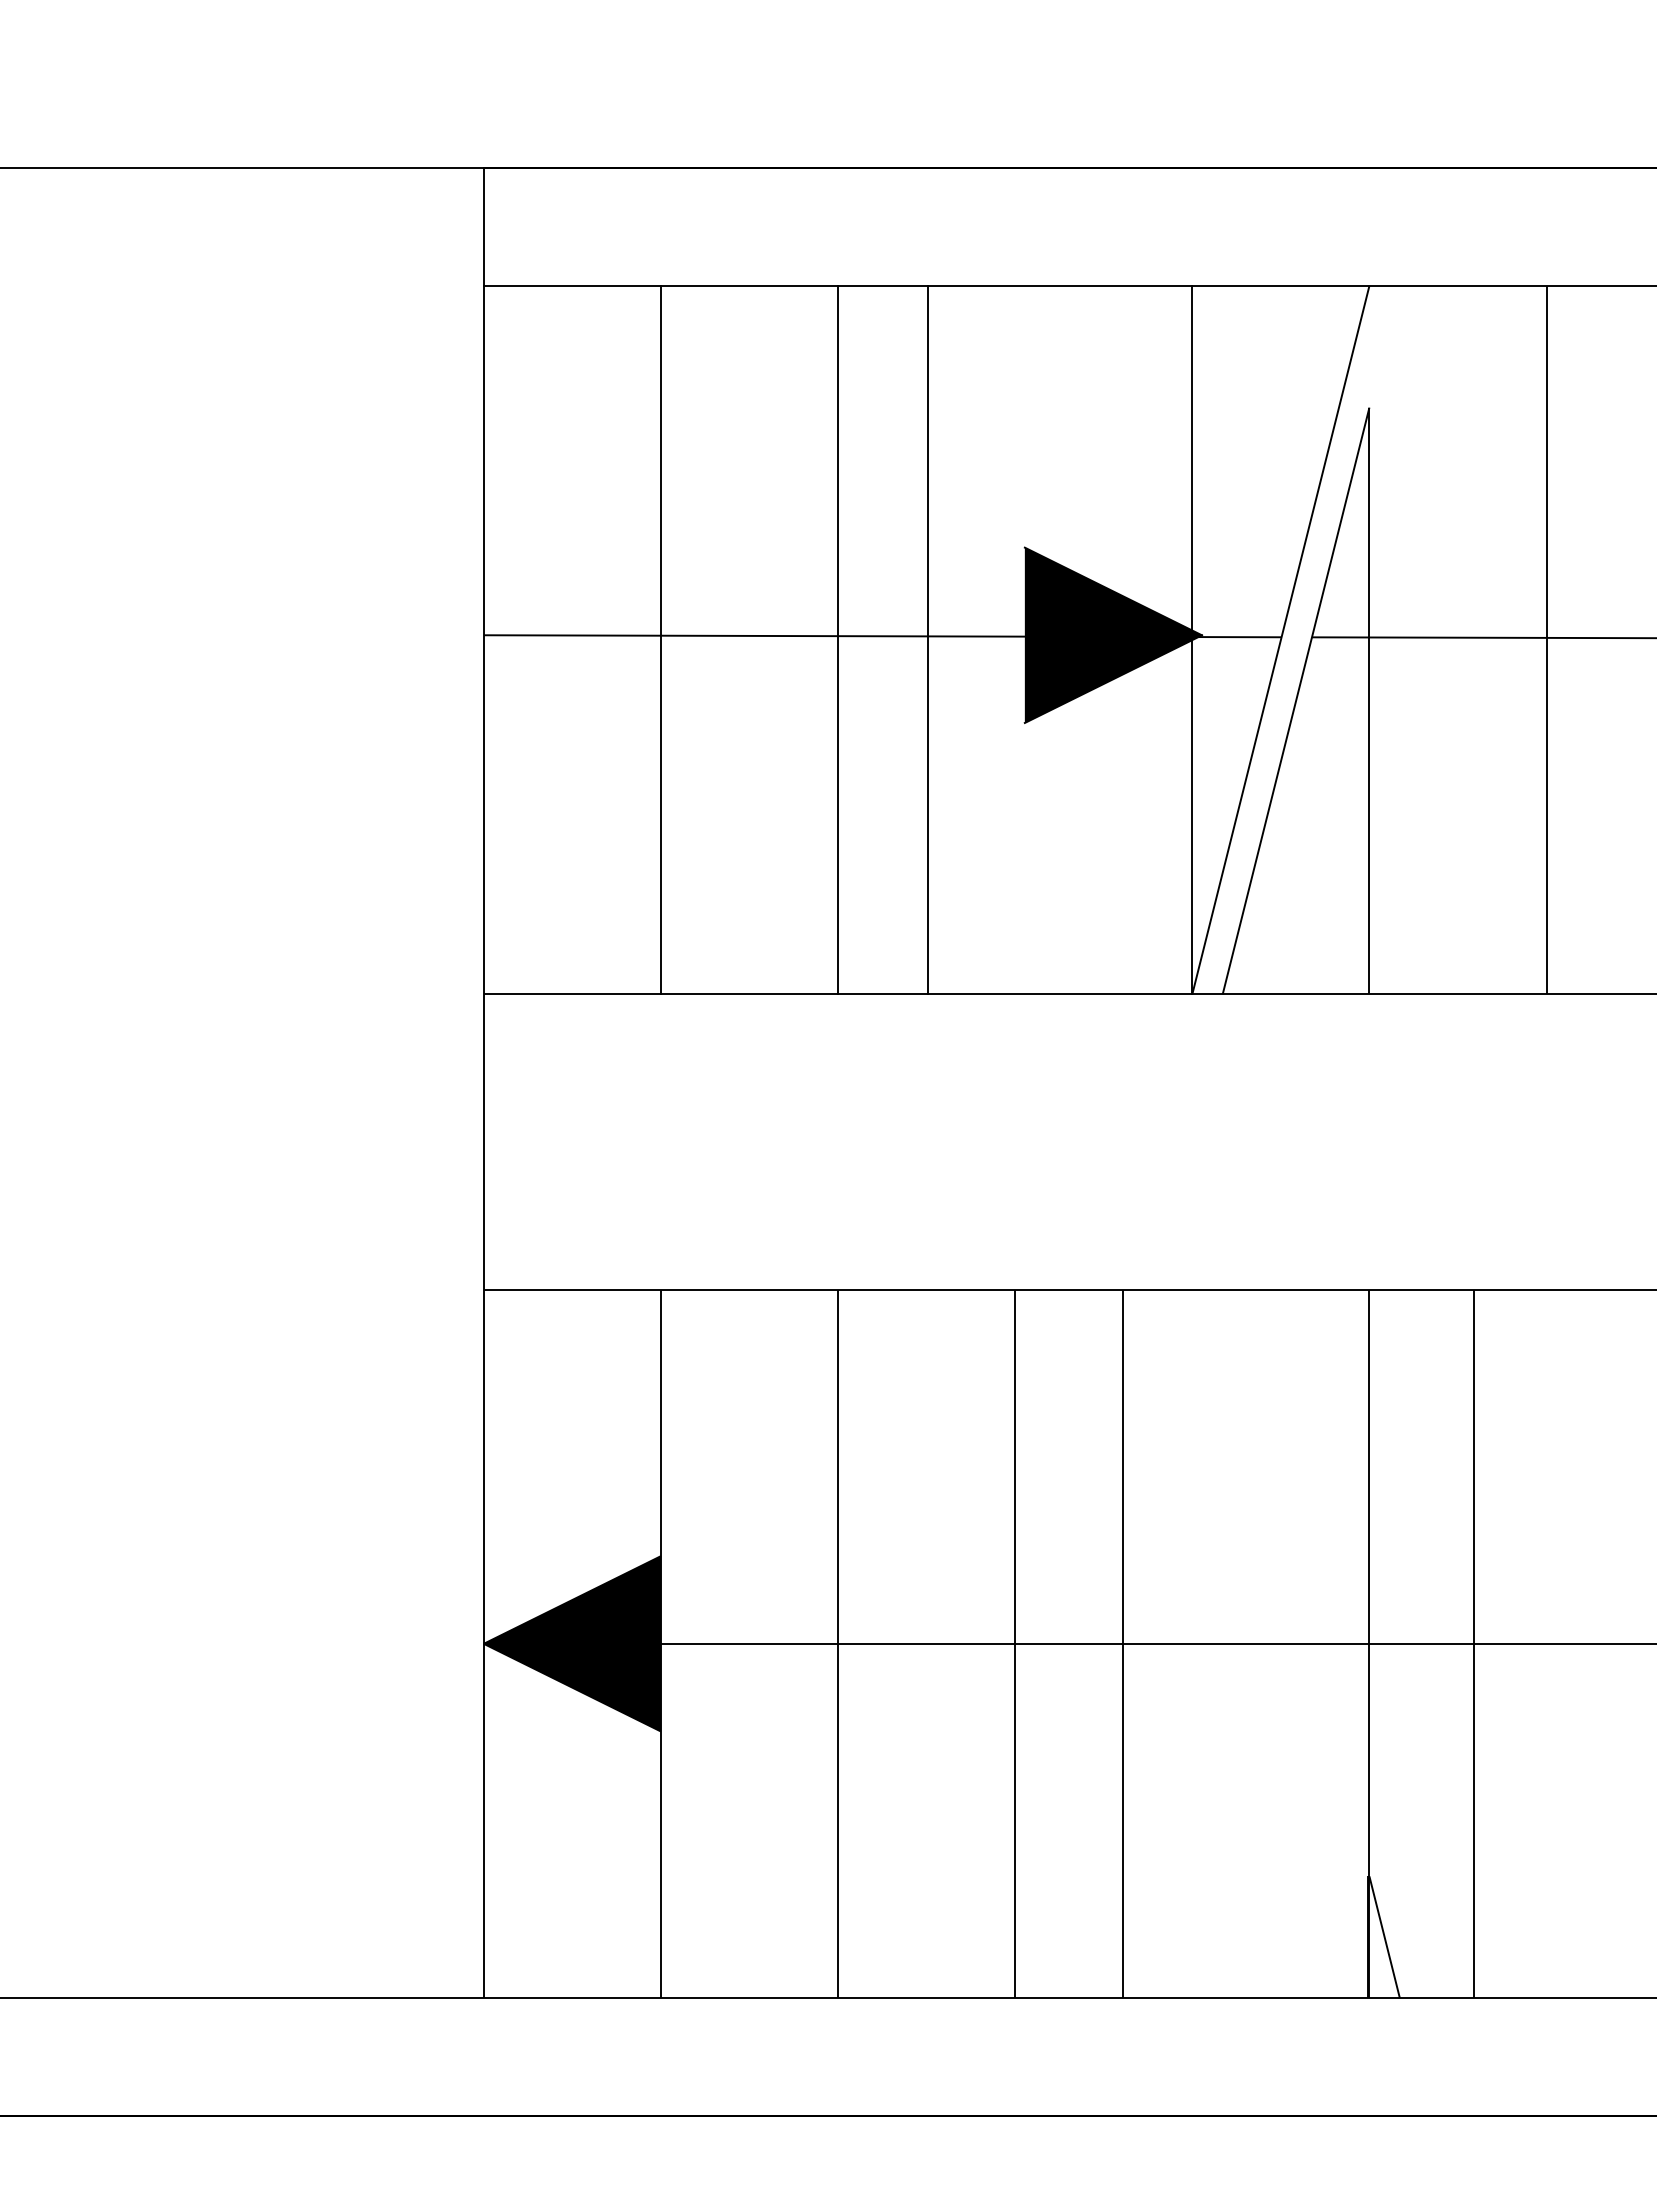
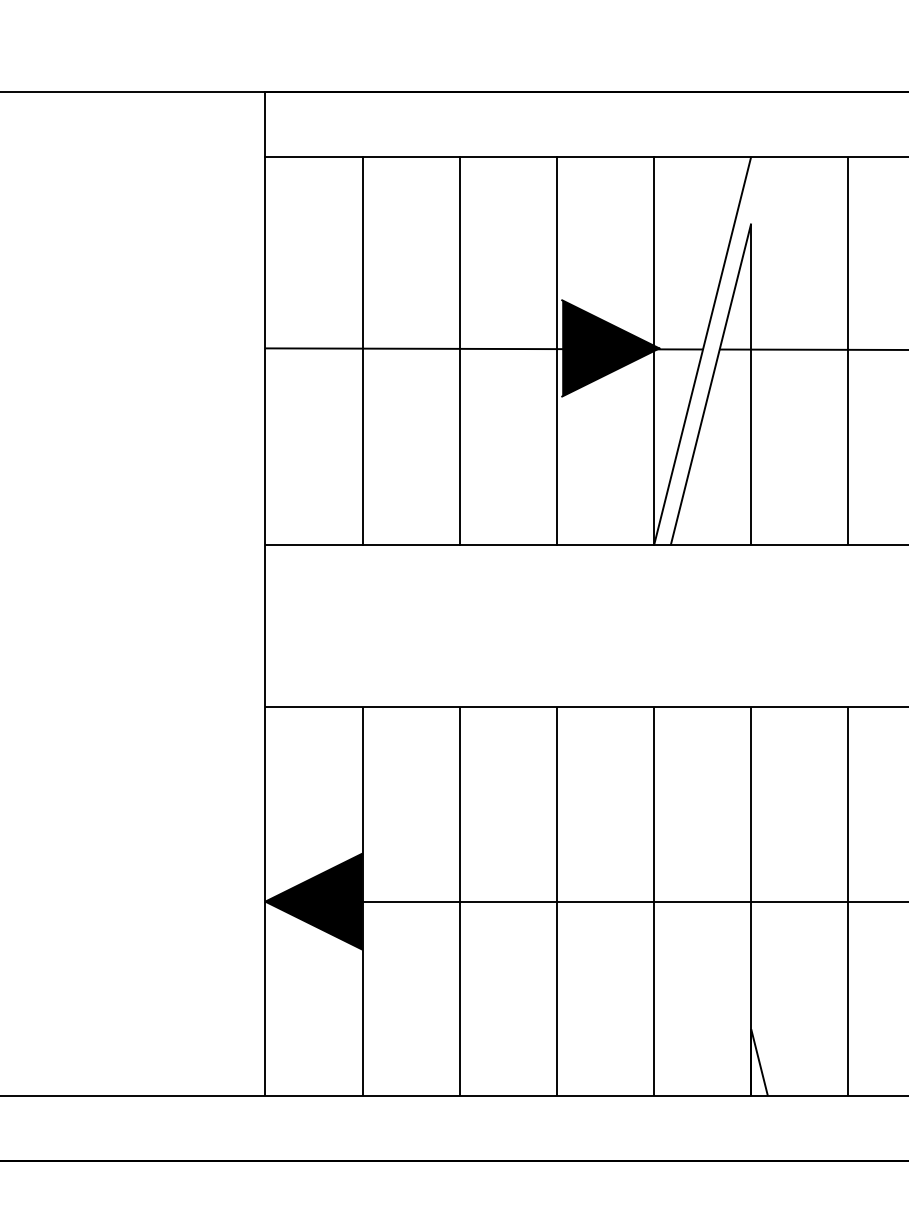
line: (926, 639) -> (556, 350), moved
line: (1123, 1643) -> (654, 901), moved
line: (1473, 1643) -> (848, 901), moved

